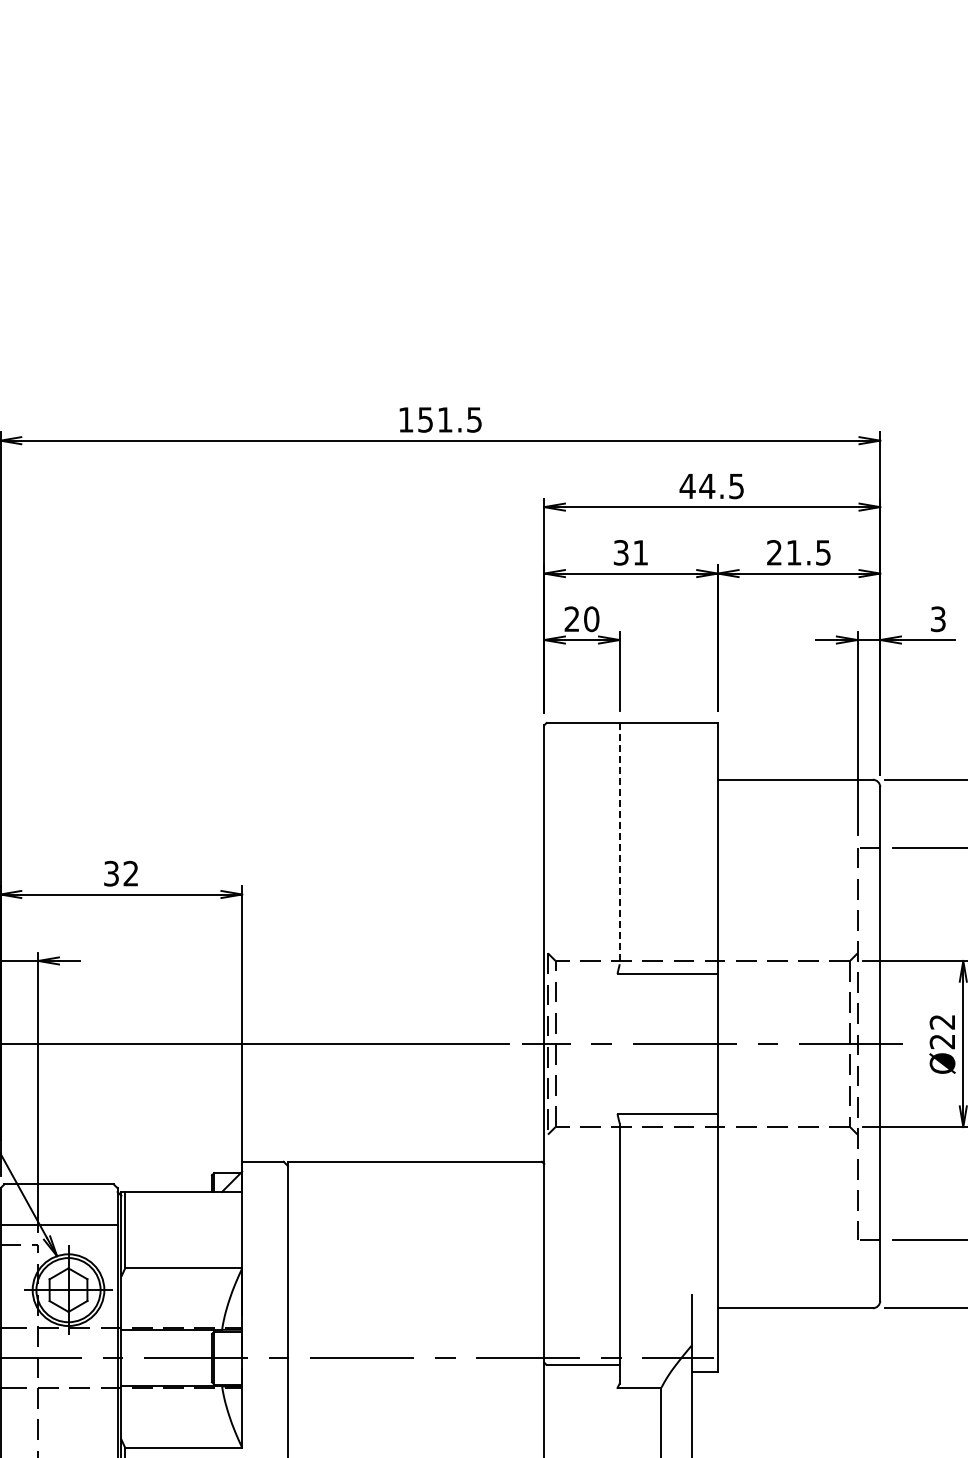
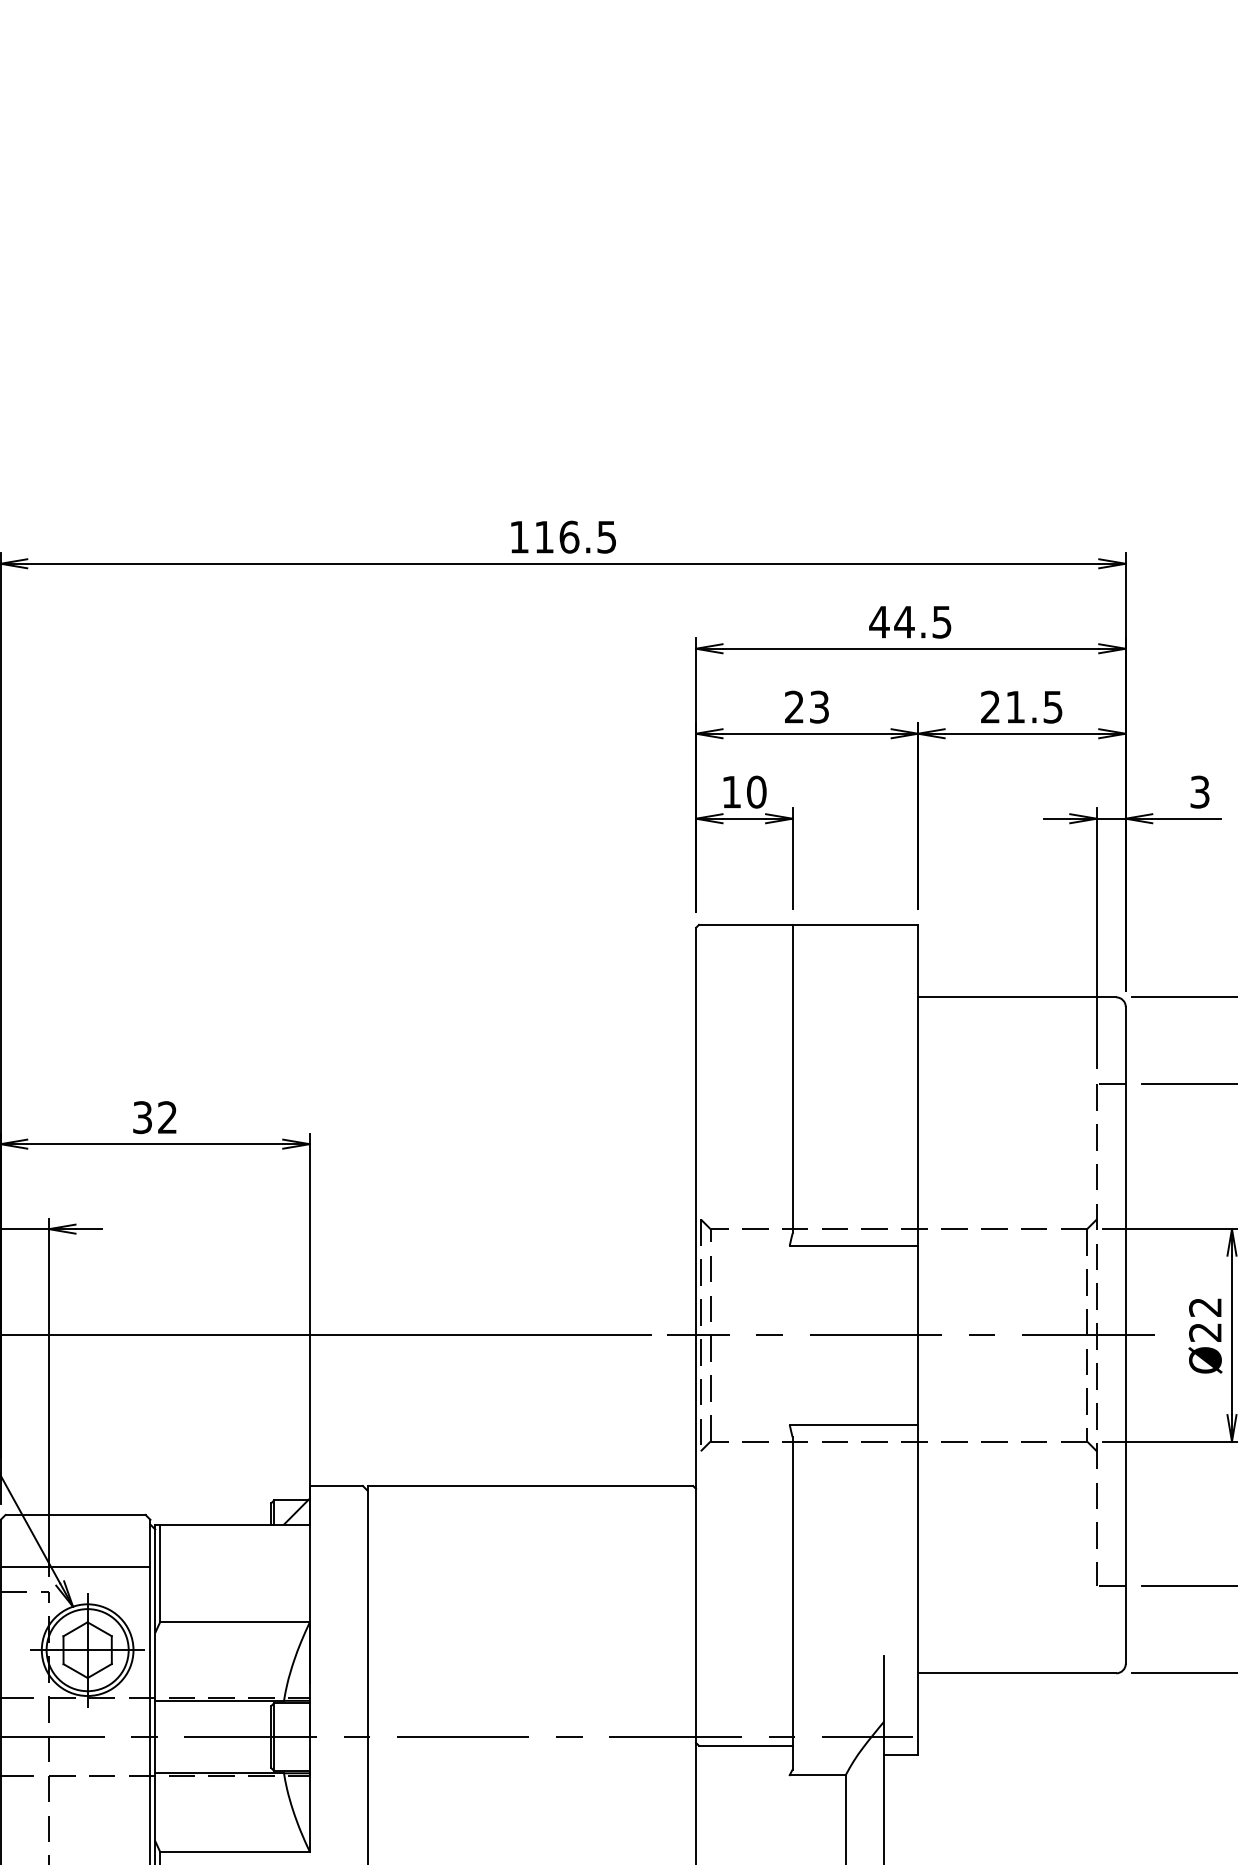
text: (435, 419) -> (556, 536), 151.5 -> 116.5
text: (630, 552) -> (806, 706), 31 -> 23
text: (571, 618) -> (730, 791), 20 -> 10
line: (619, 843) -> (792, 1078), dashed -> solid

